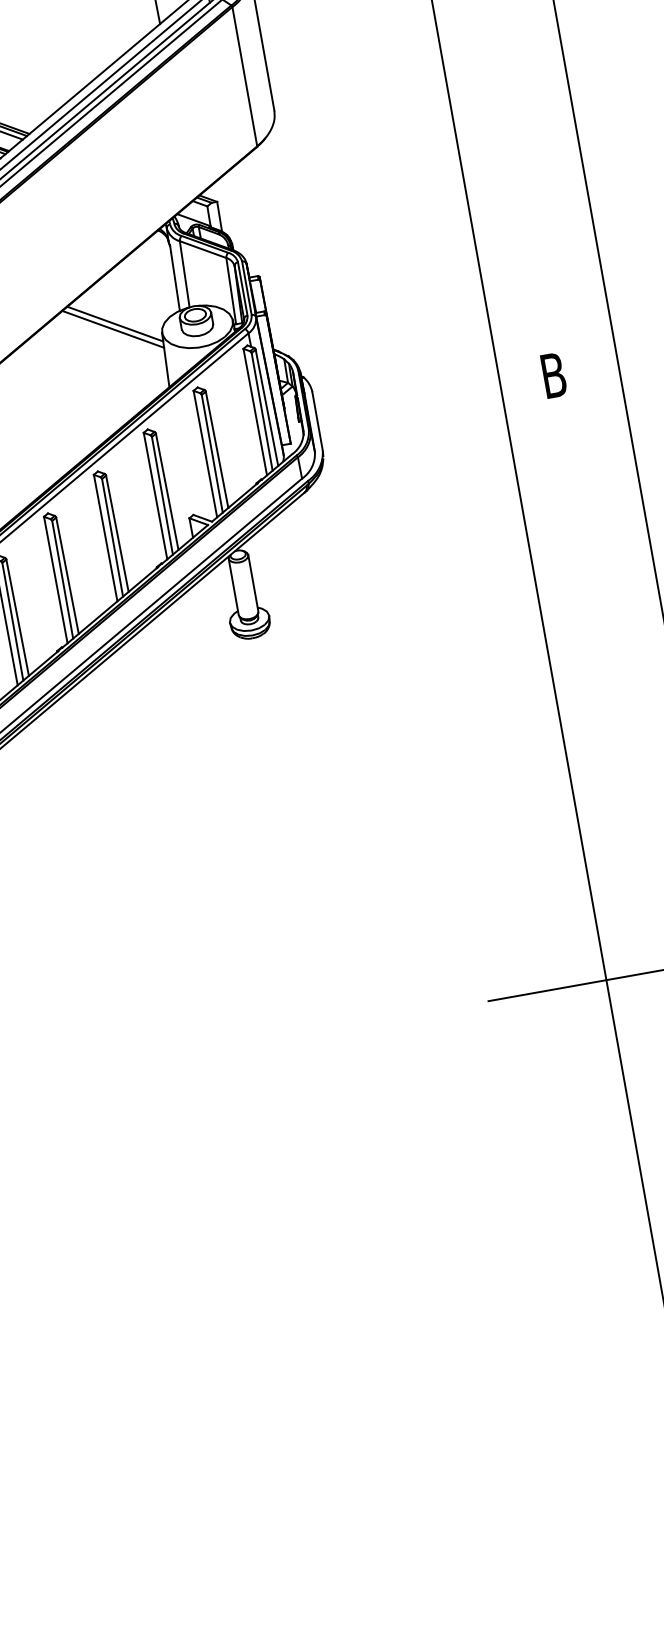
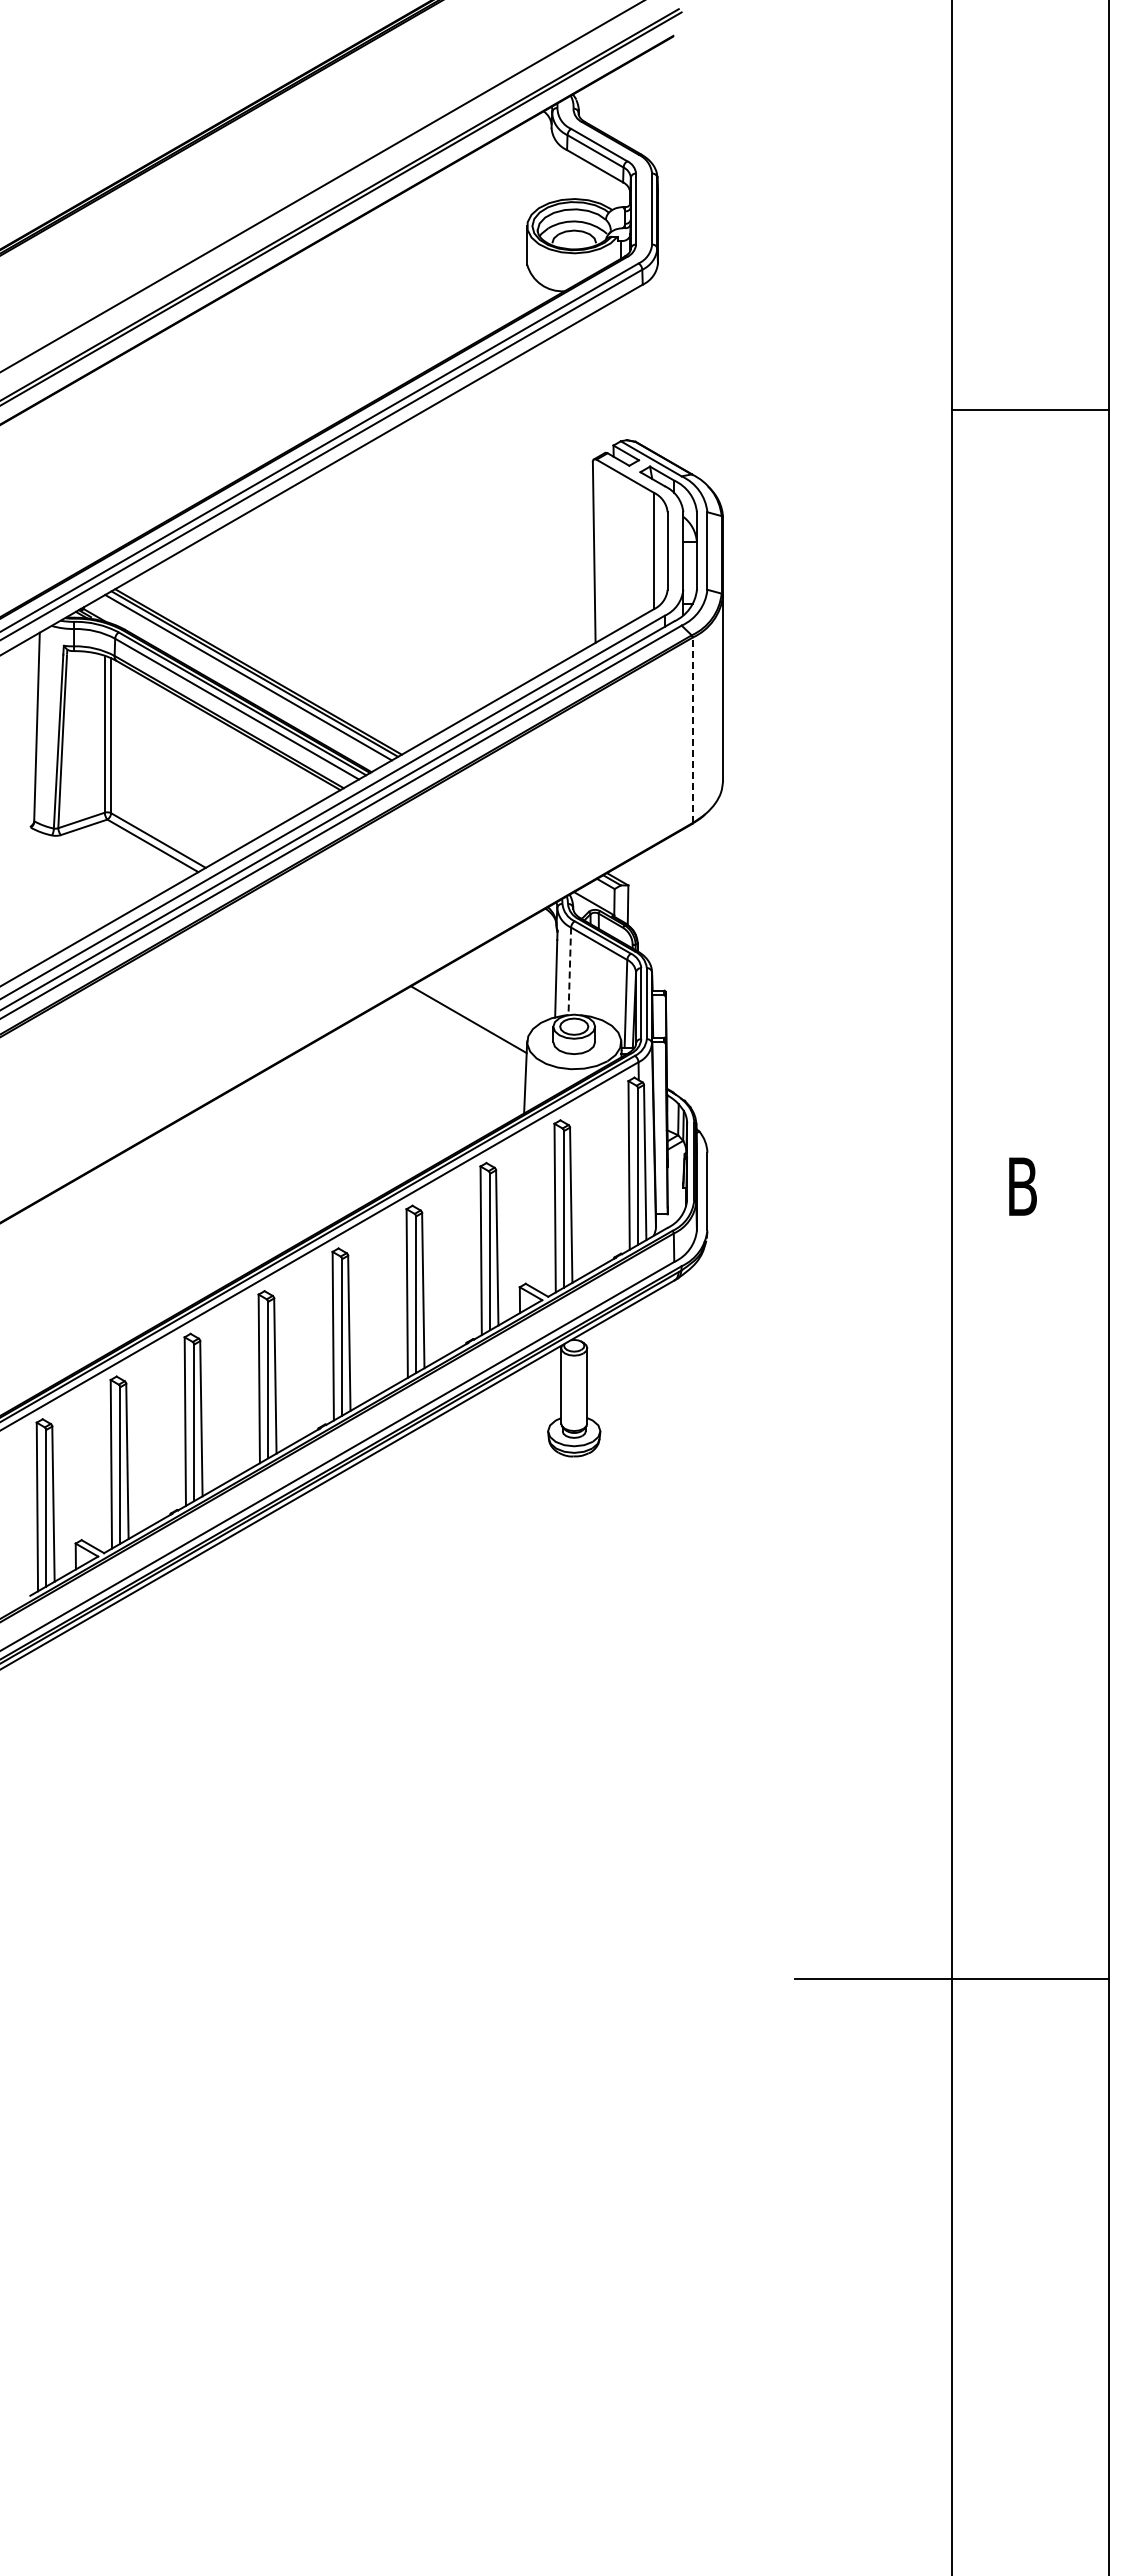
line: (244, 76) -> (692, 730), solid -> dashed
line: (184, 274) -> (569, 971), solid -> dashed
line: (112, 329) -> (464, 1025), removed

